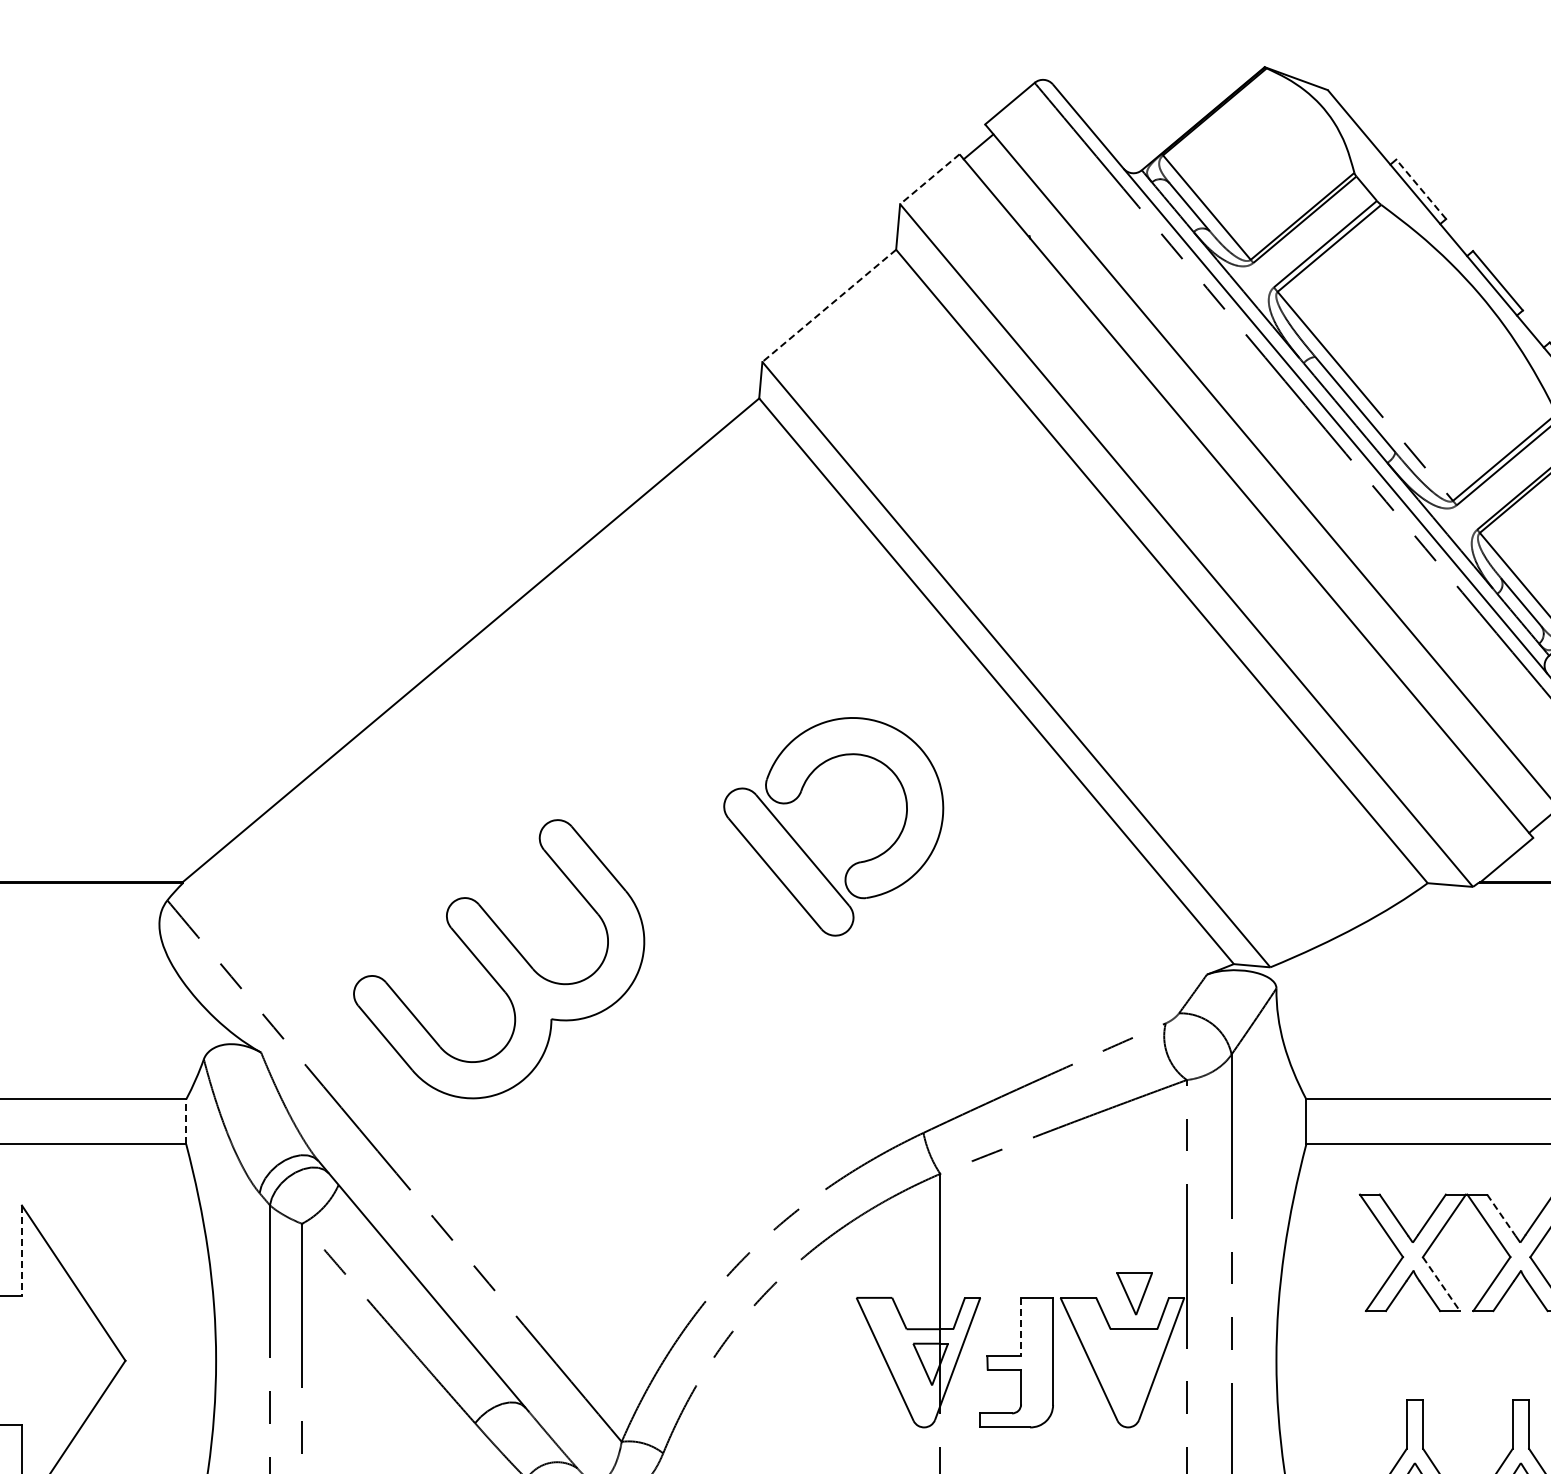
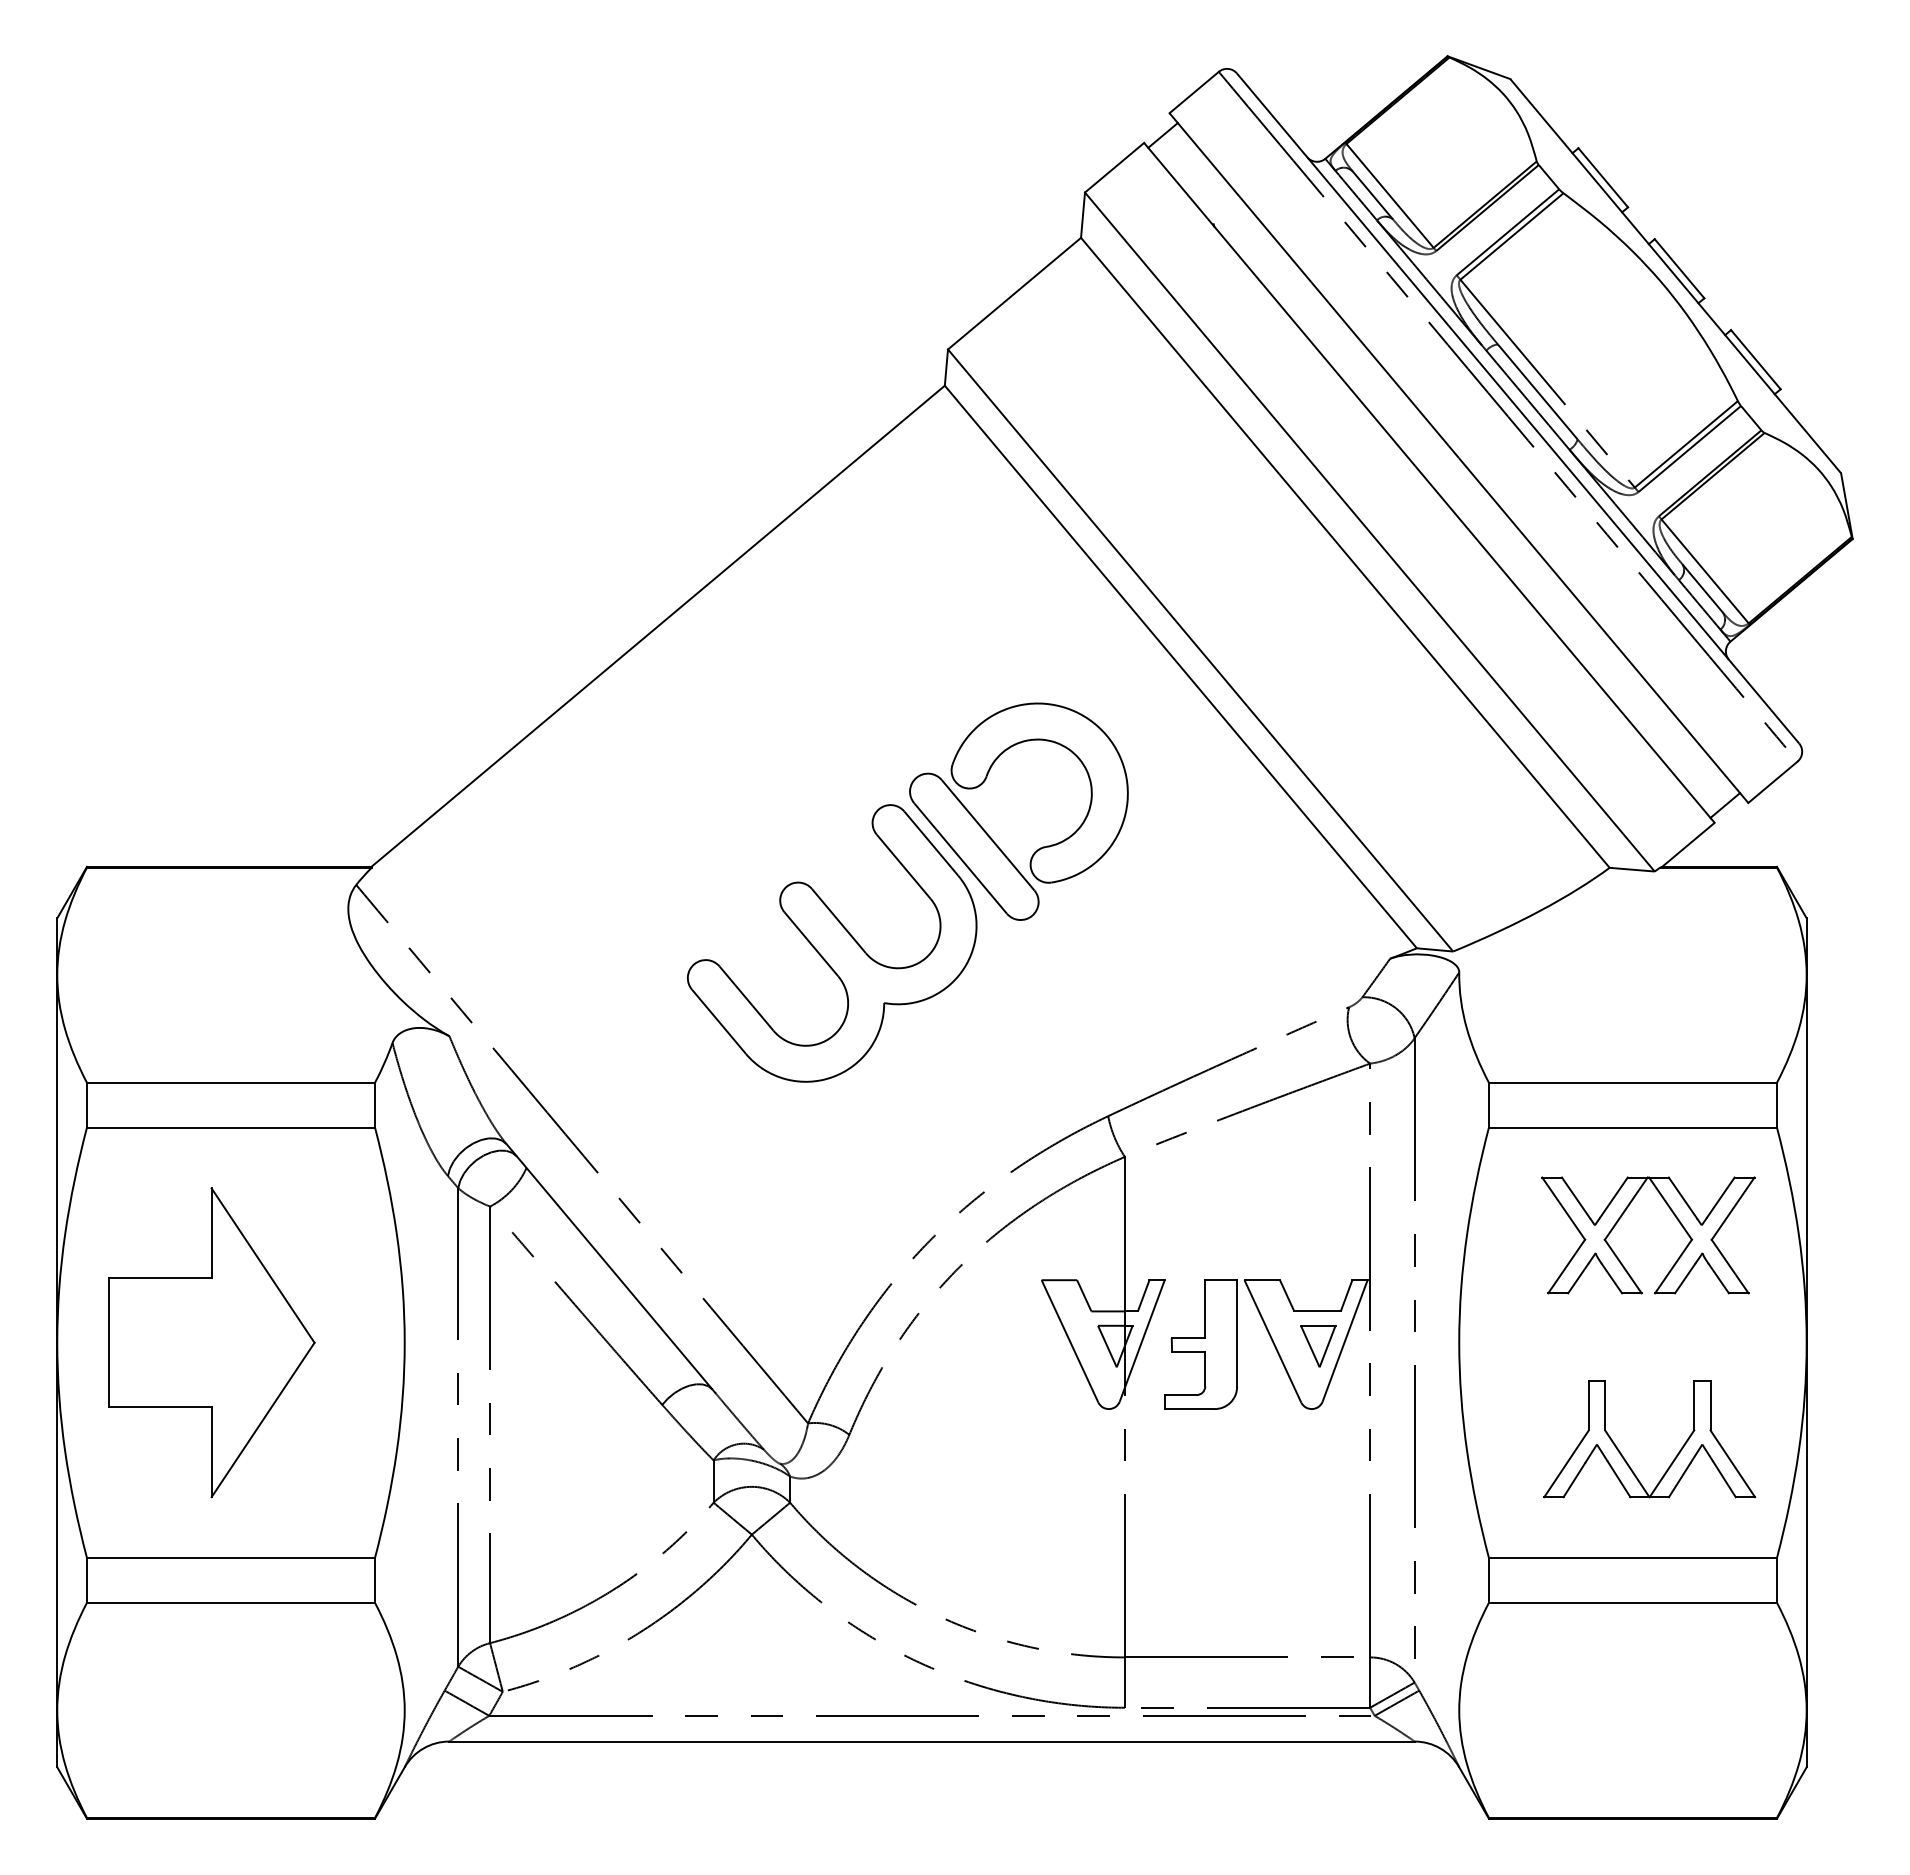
line: (929, 179) -> (1114, 167), dashed -> solid
line: (1421, 189) -> (1603, 177), dashed -> solid
line: (829, 305) -> (1014, 293), dashed -> solid
part: (499, 959) -> (832, 943), moved
line: (186, 1121) -> (375, 1104), dashed -> solid
line: (1500, 1215) -> (1682, 1198), dashed -> solid
line: (21, 1250) -> (211, 1233), dashed -> solid
line: (1441, 1285) -> (1623, 1267), dashed -> solid
part: (1134, 1294) -> (1318, 1346), moved
line: (1020, 1327) -> (1204, 1309), dashed -> solid

